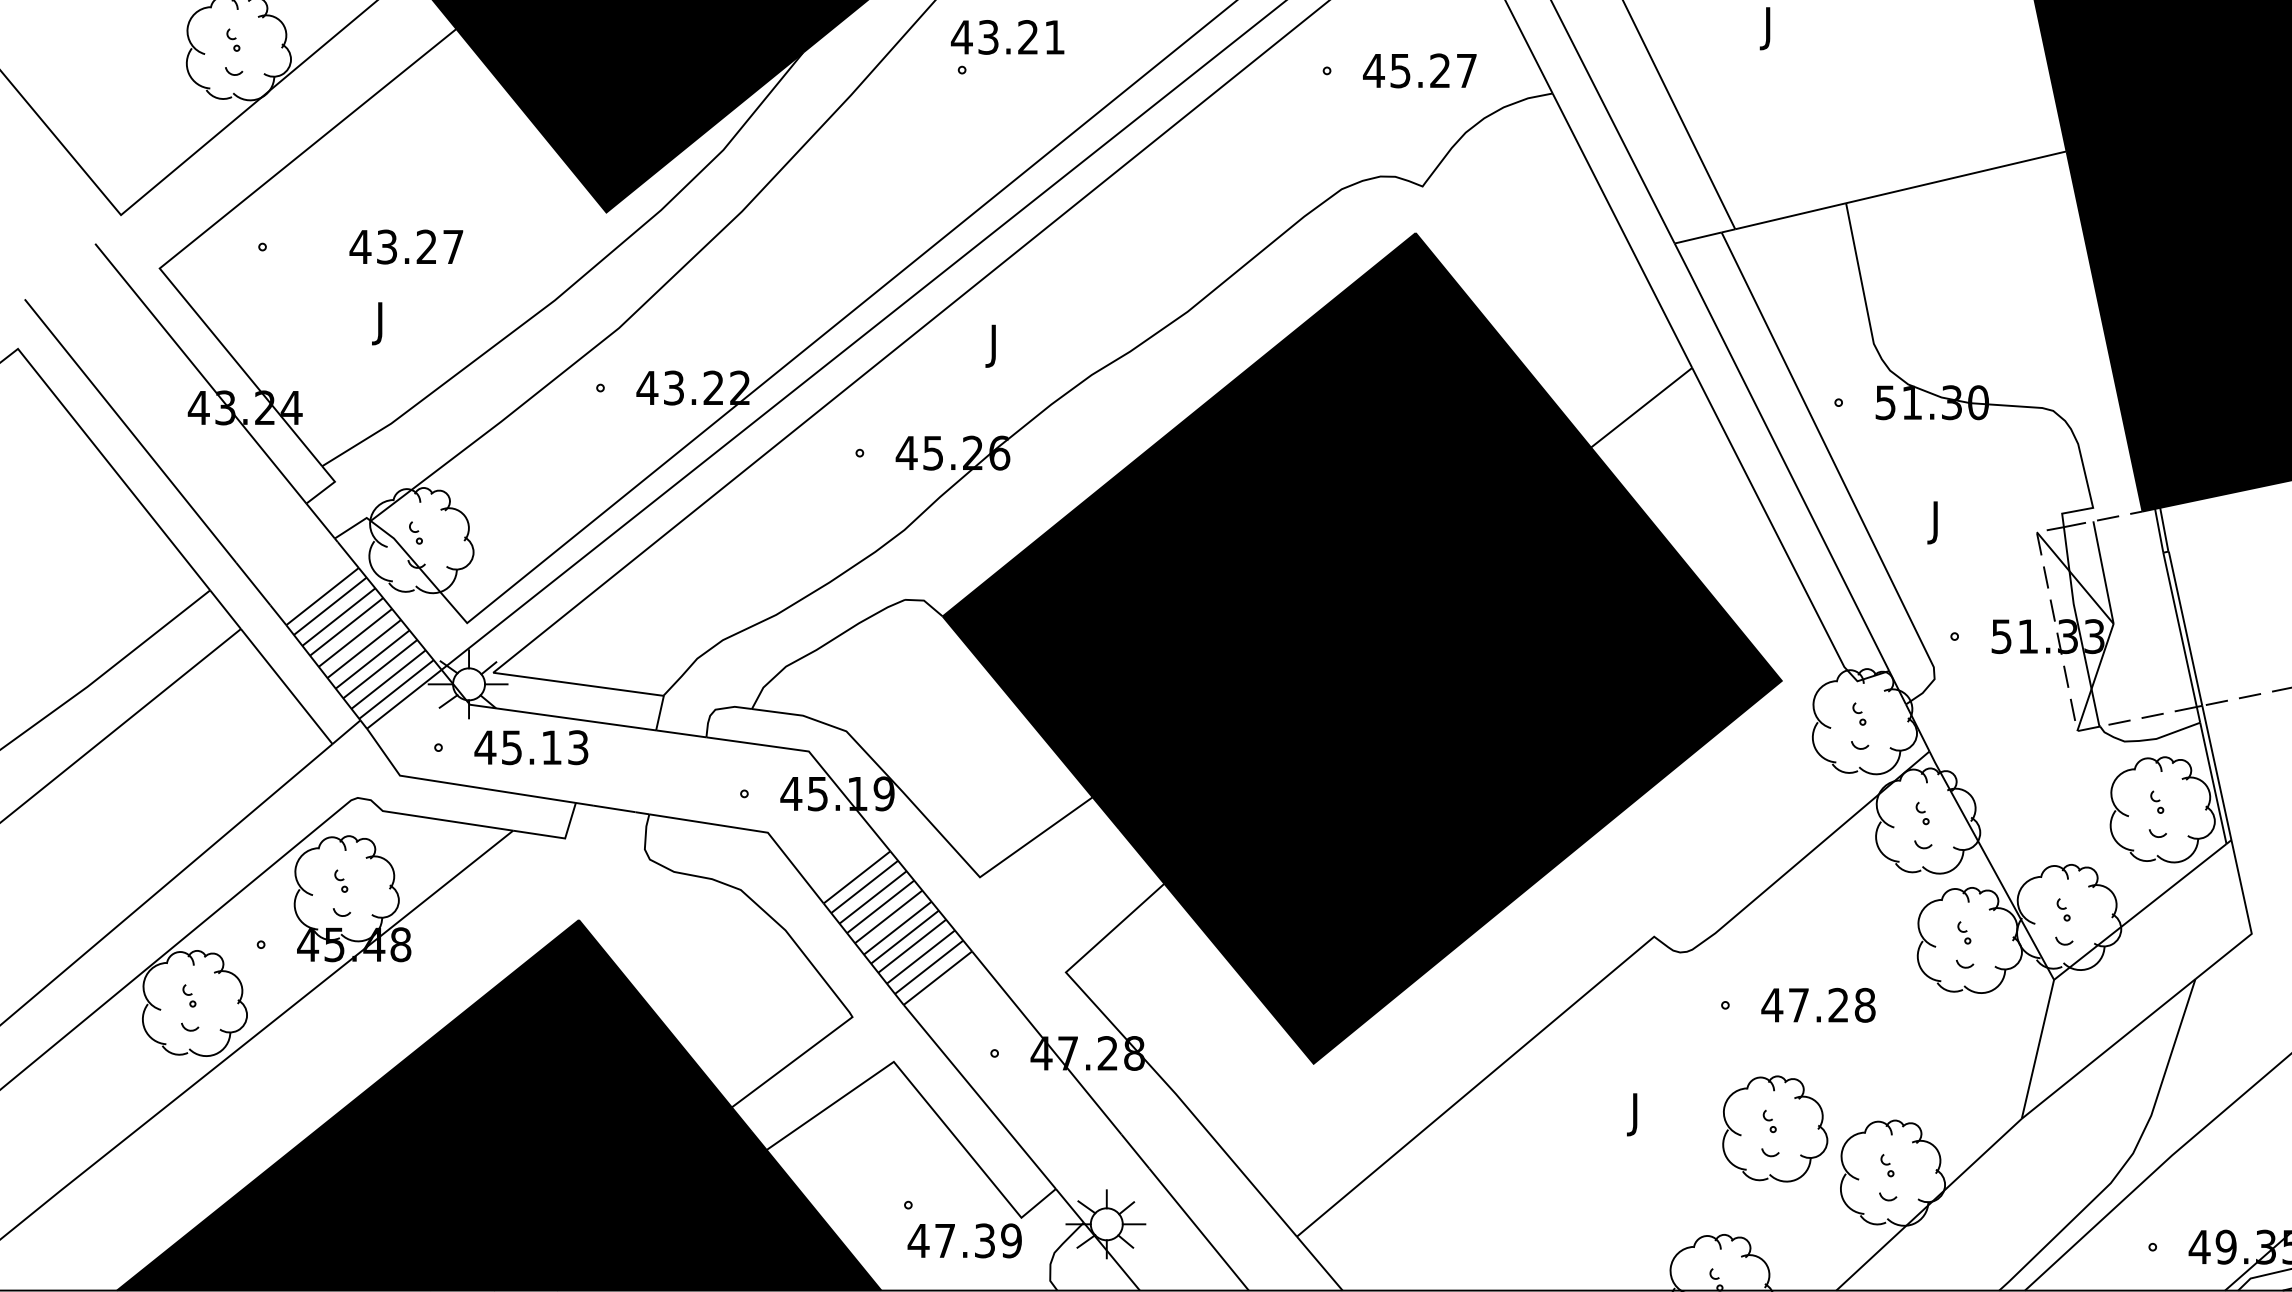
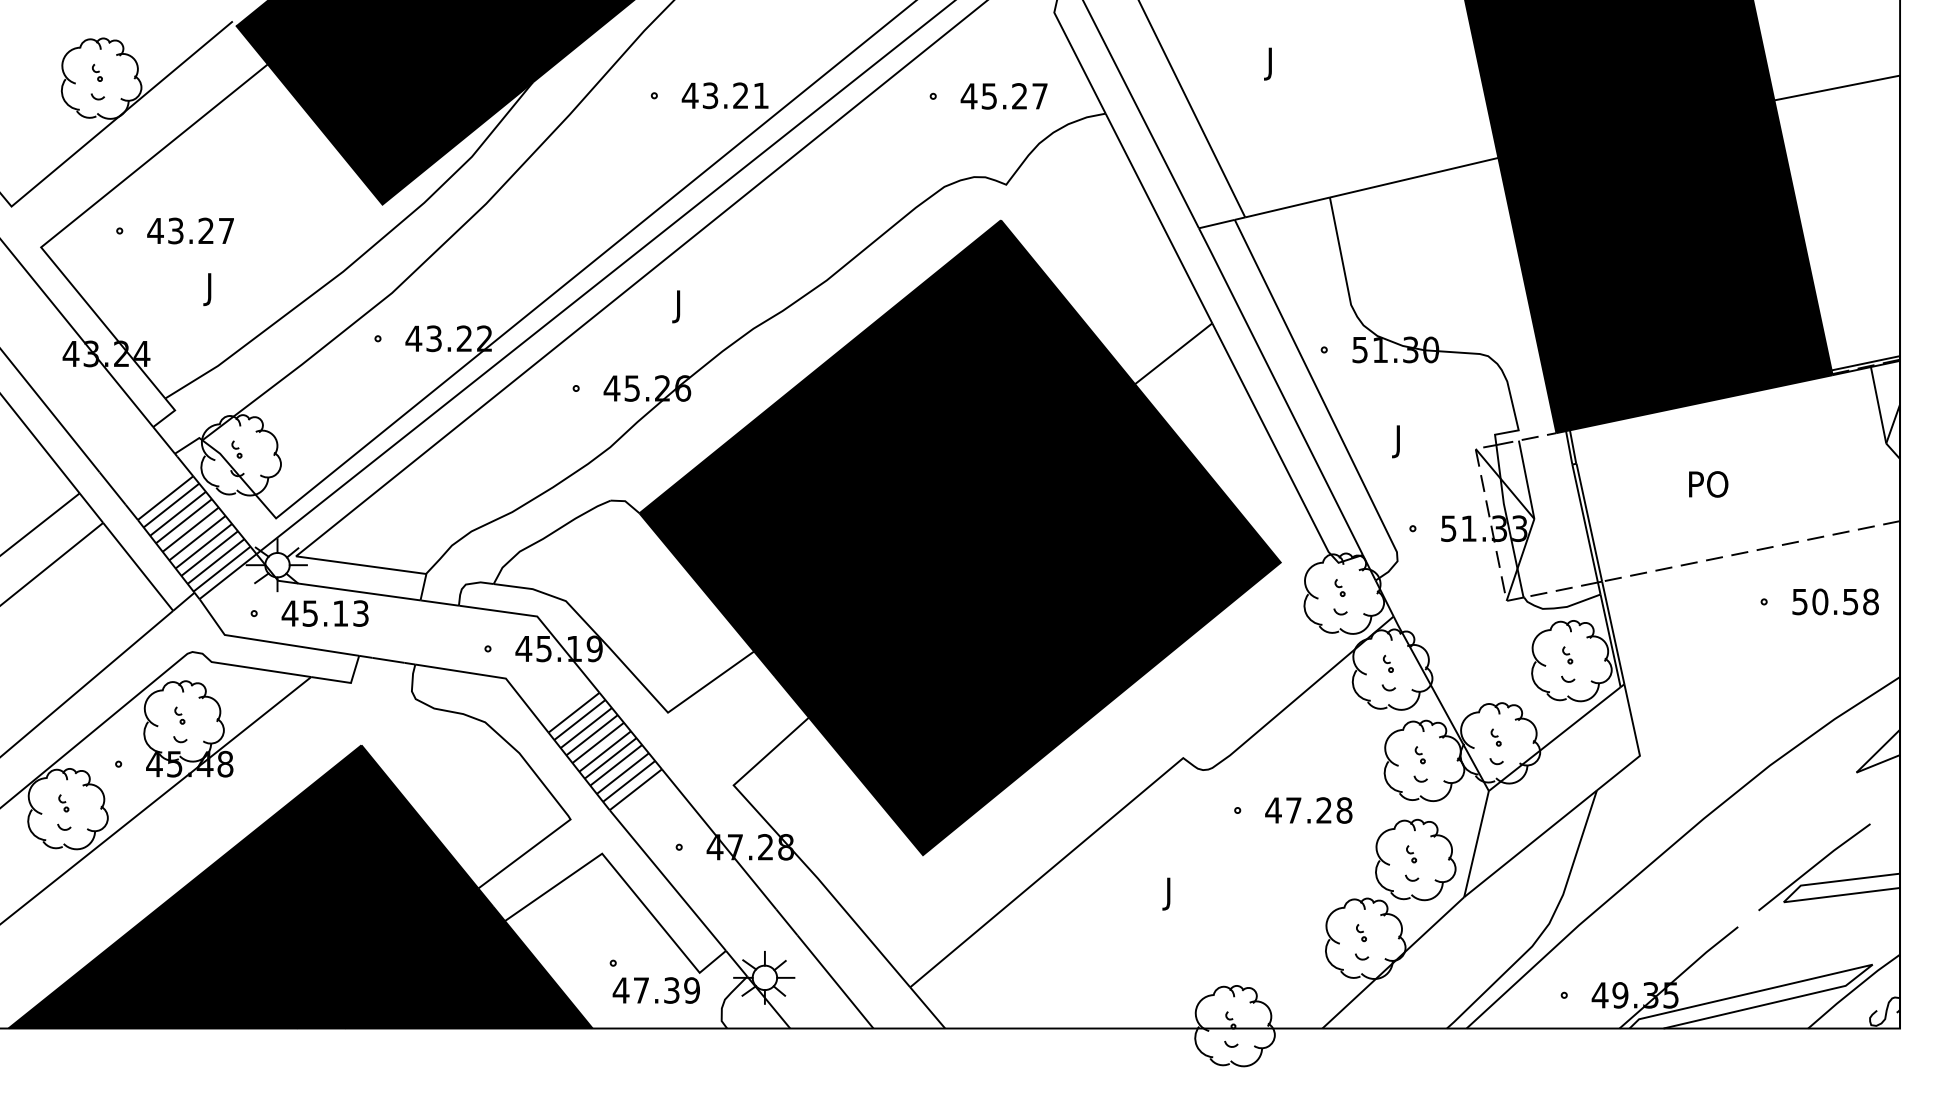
text: (1006, 37) -> (724, 95), moved
text: (406, 246) -> (190, 230), moved
part: (1774, 1128) -> (1415, 859), moved

